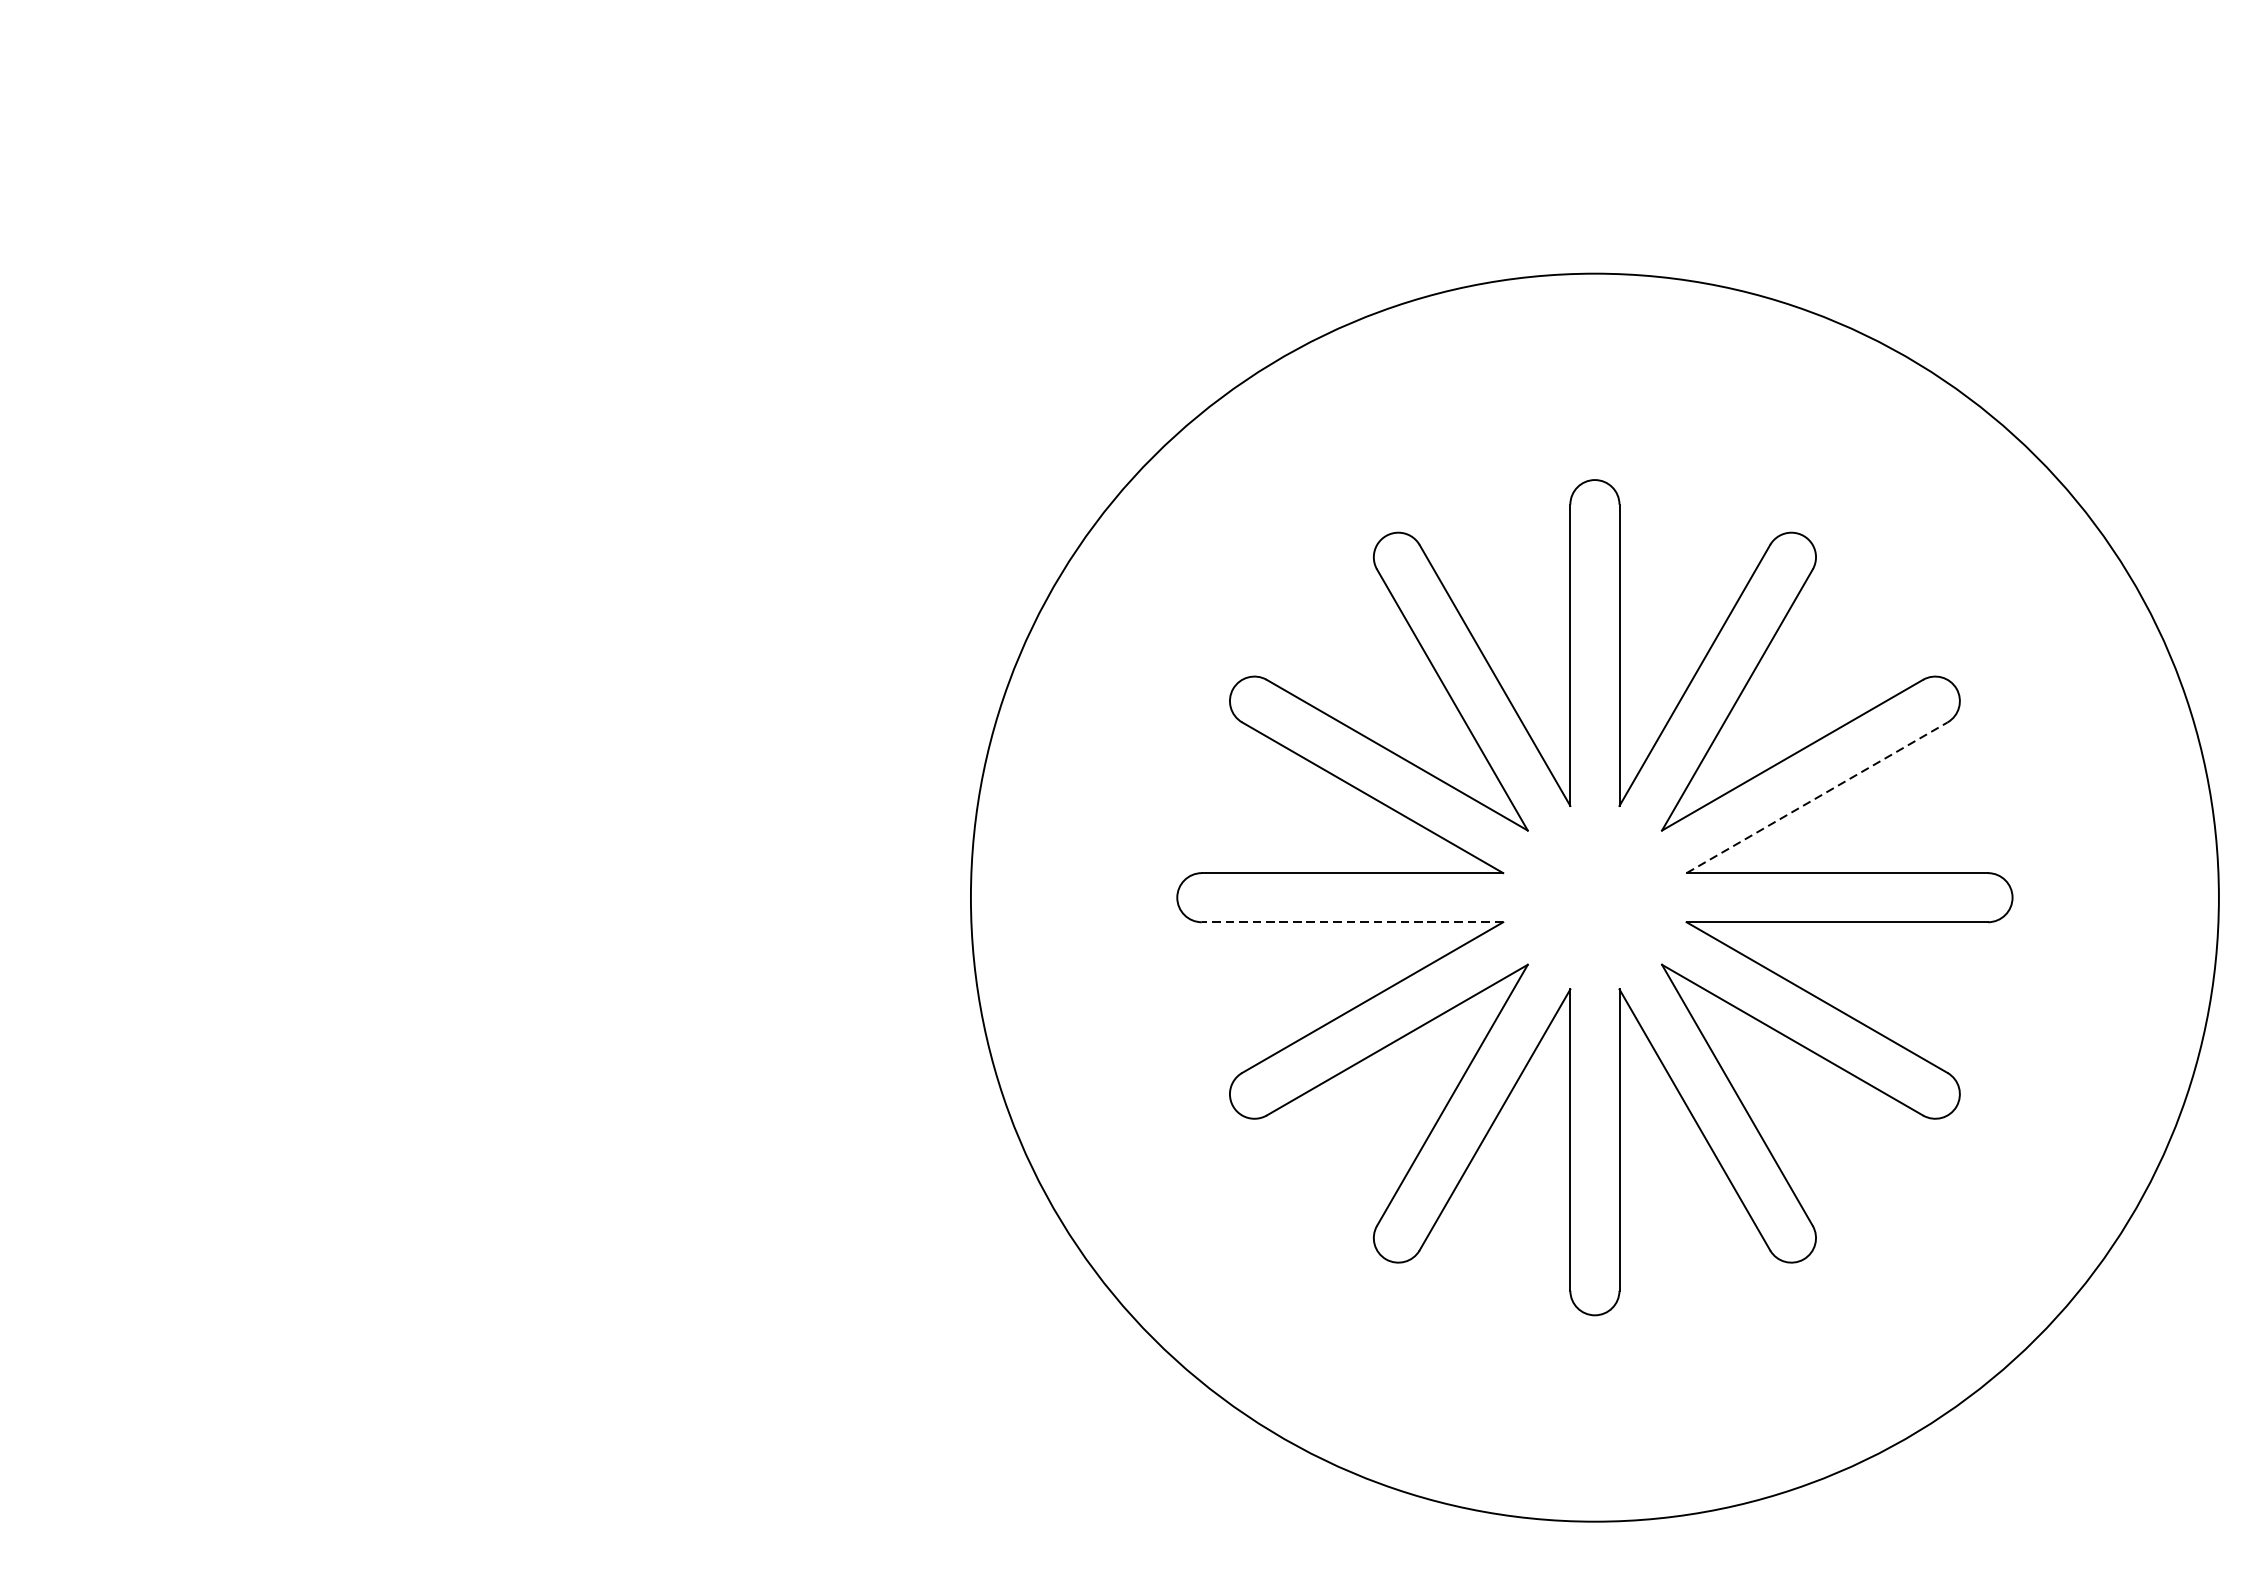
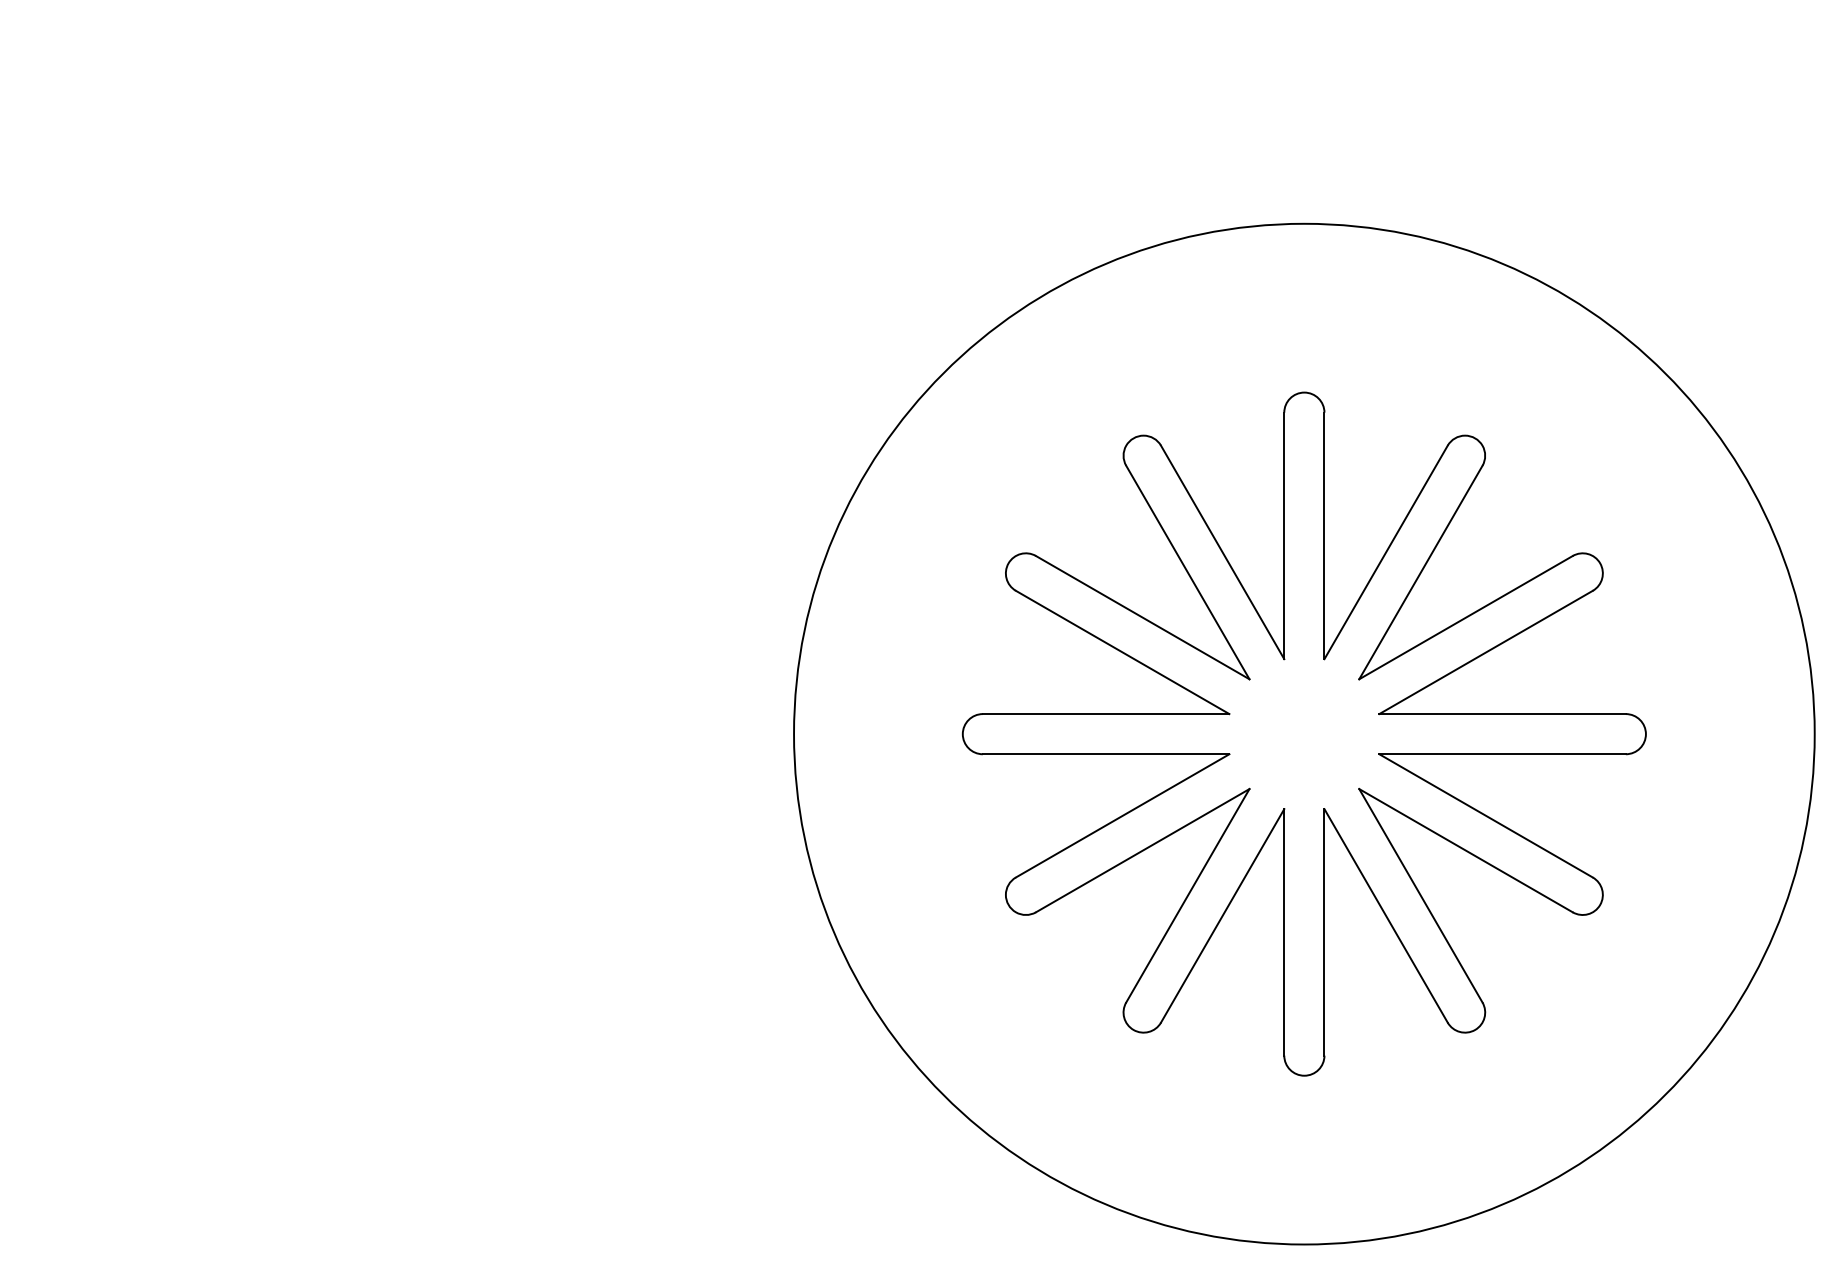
line: (1817, 797) -> (1486, 652), dashed -> solid
line: (1351, 922) -> (1105, 754), dashed -> solid

